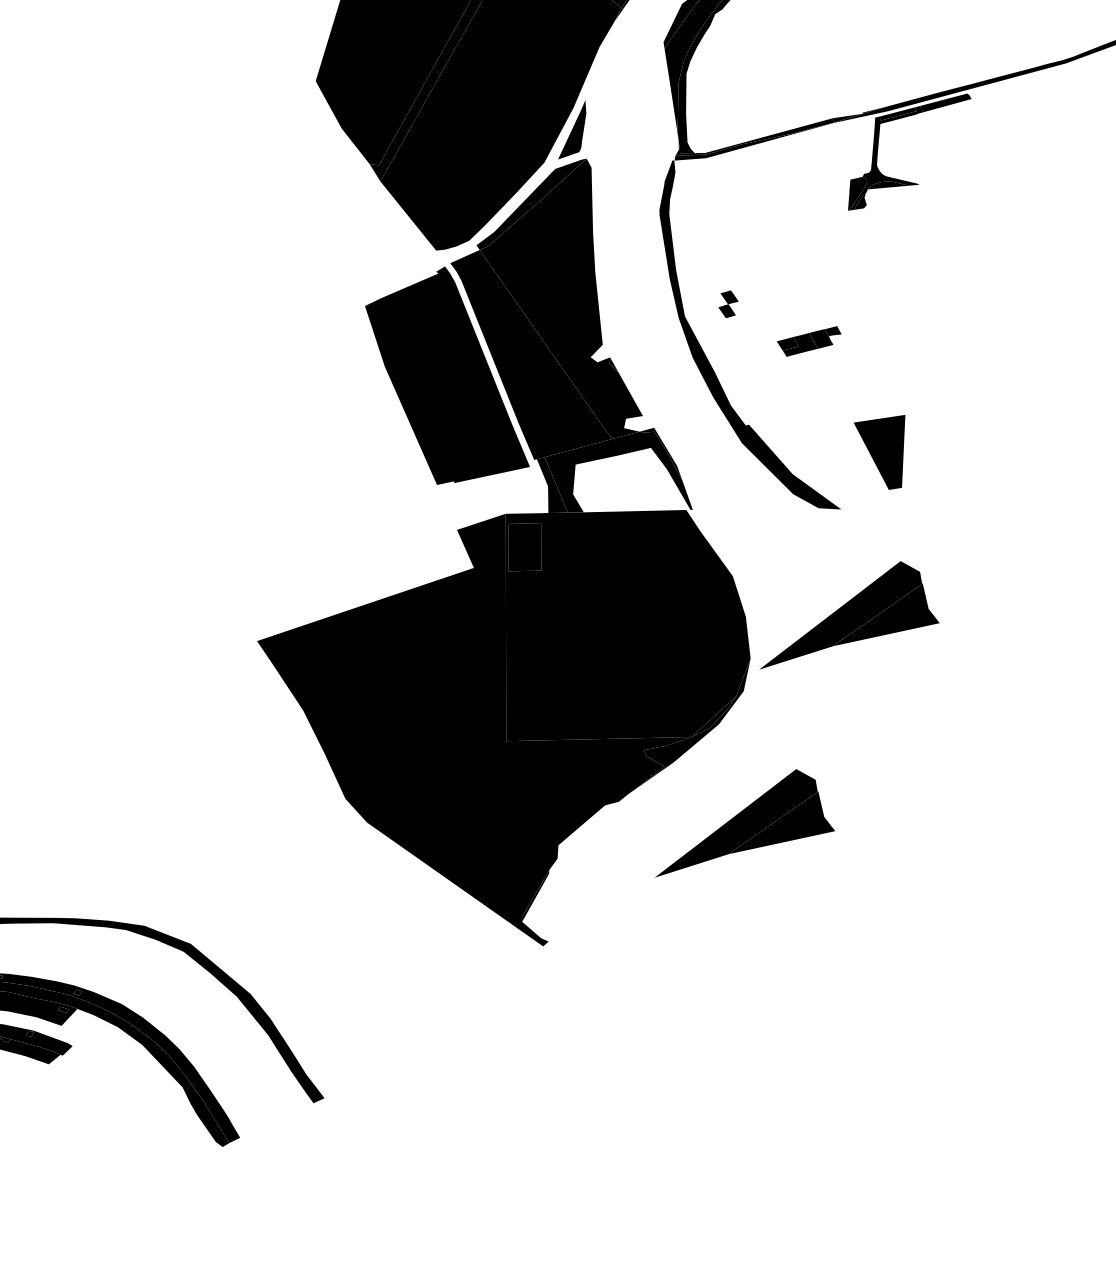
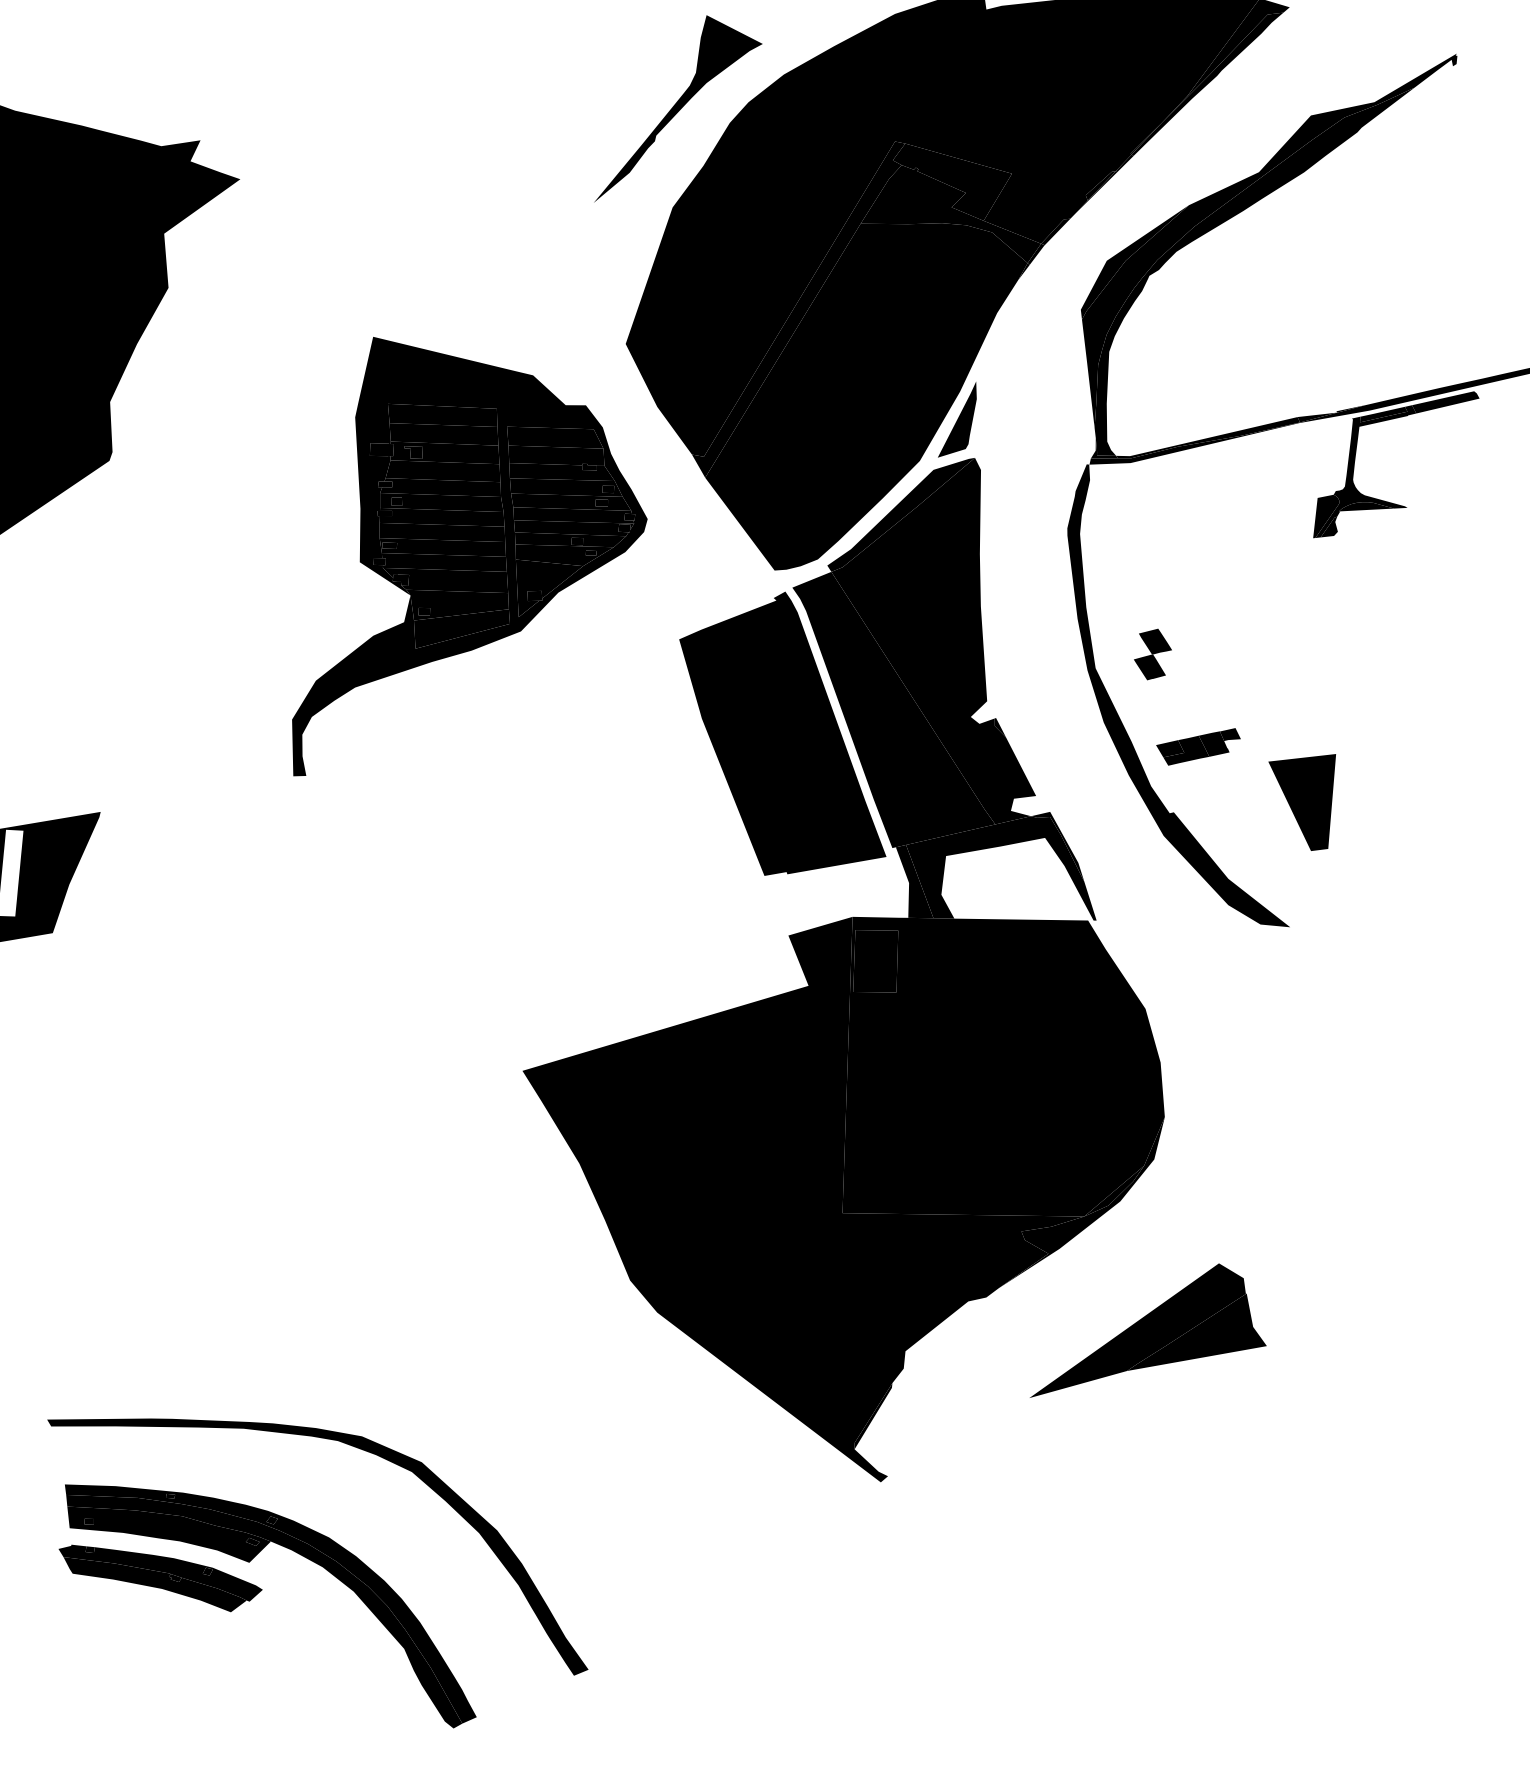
part: (201, 248) -> (469, 556), added
part: (728, 304) -> (1152, 654), size x1.43
part: (809, 341) -> (1198, 746), moved
part: (880, 453) -> (1301, 802), moved
part: (848, 614) -> (1294, 1064), removed

